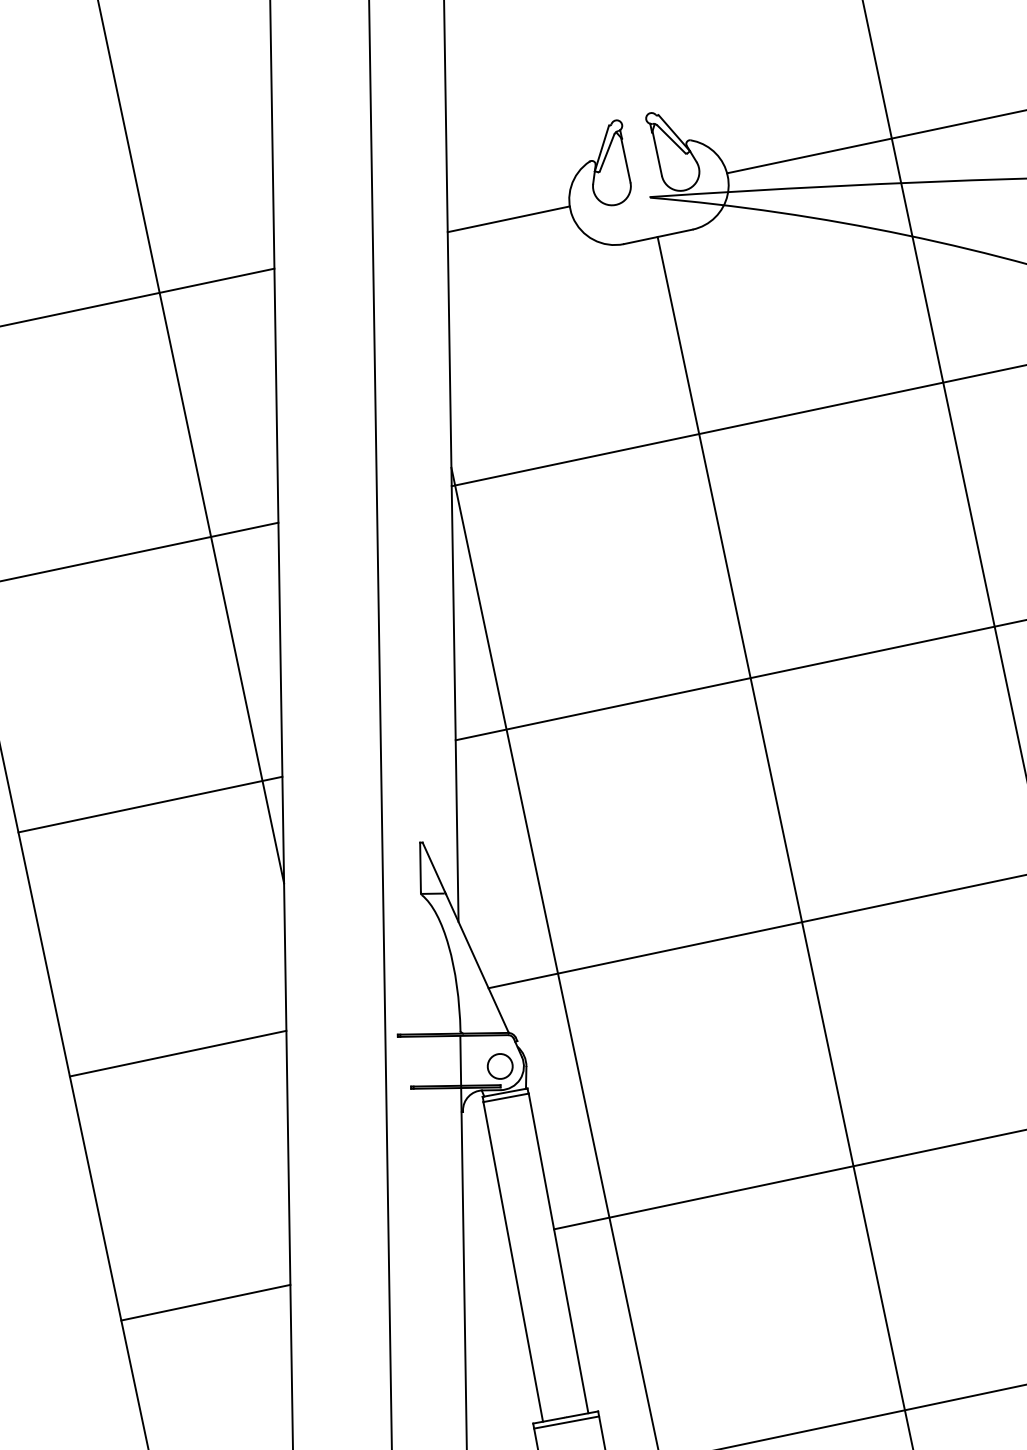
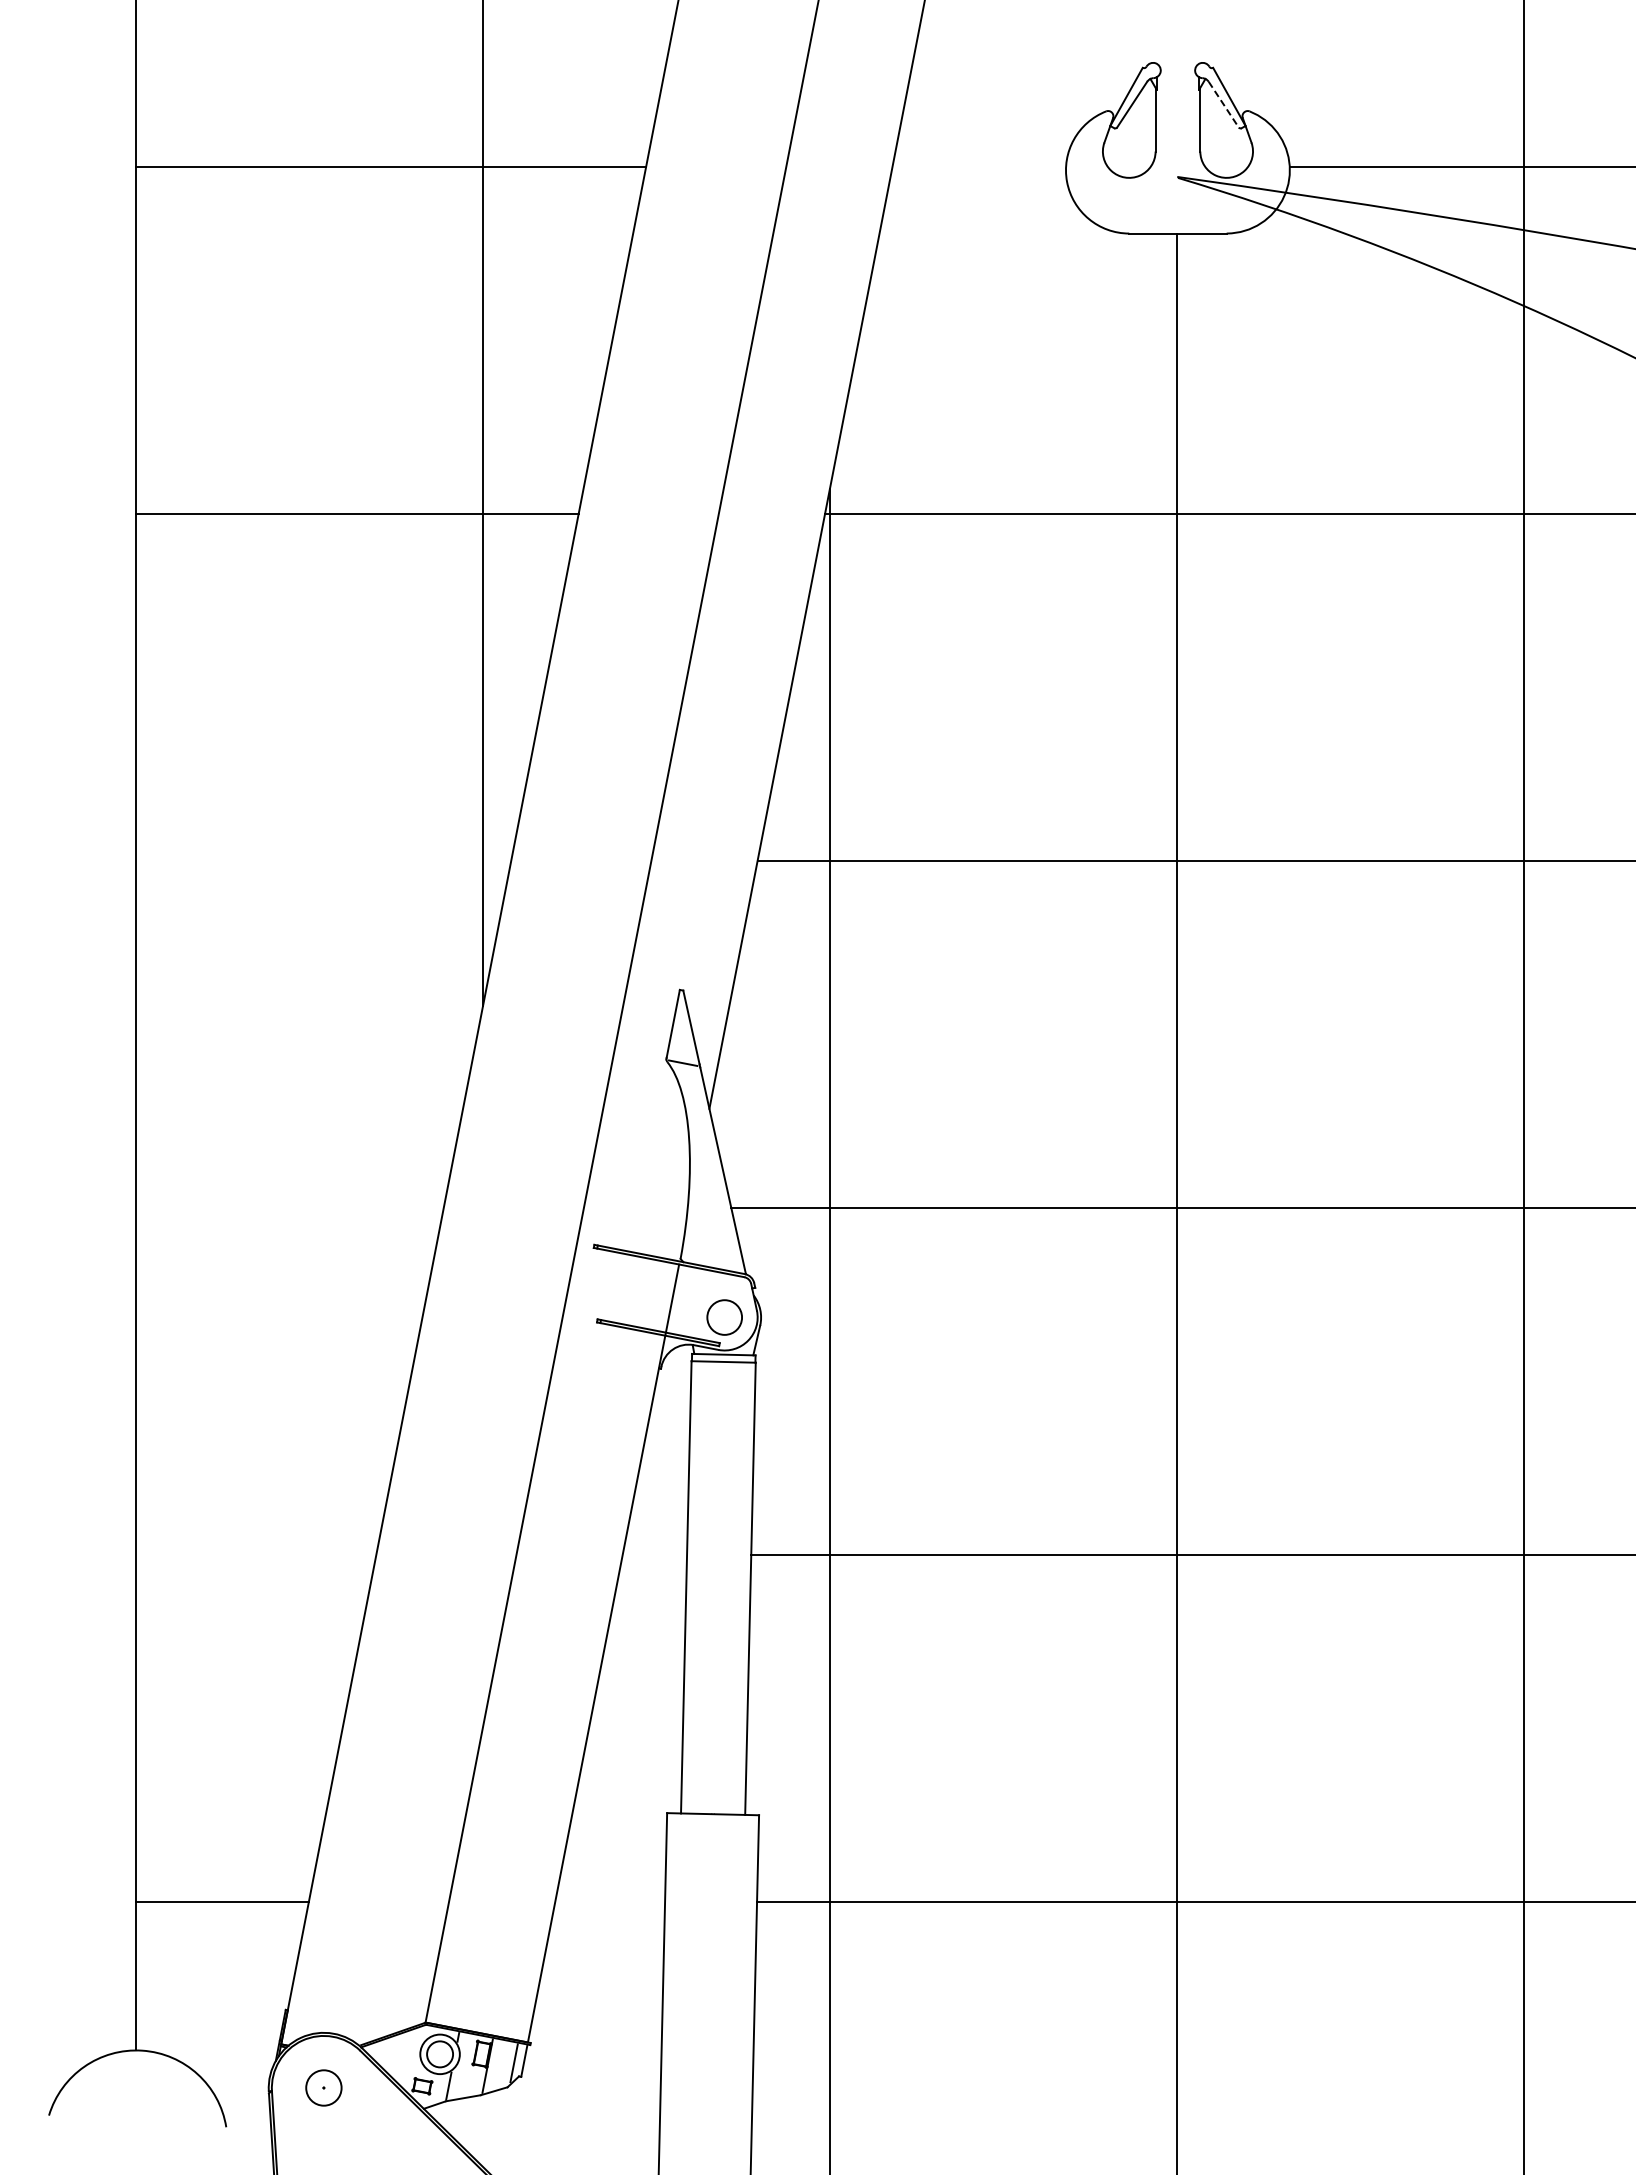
line: (672, 139) -> (1224, 105), solid -> dashed
line: (508, 219) -> (979, 166), removed
line: (150, 804) -> (323, 860), removed
line: (177, 1053) -> (289, 1207), removed
line: (206, 1302) -> (256, 1554), removed
line: (566, 1422) -> (712, 1821), removed

